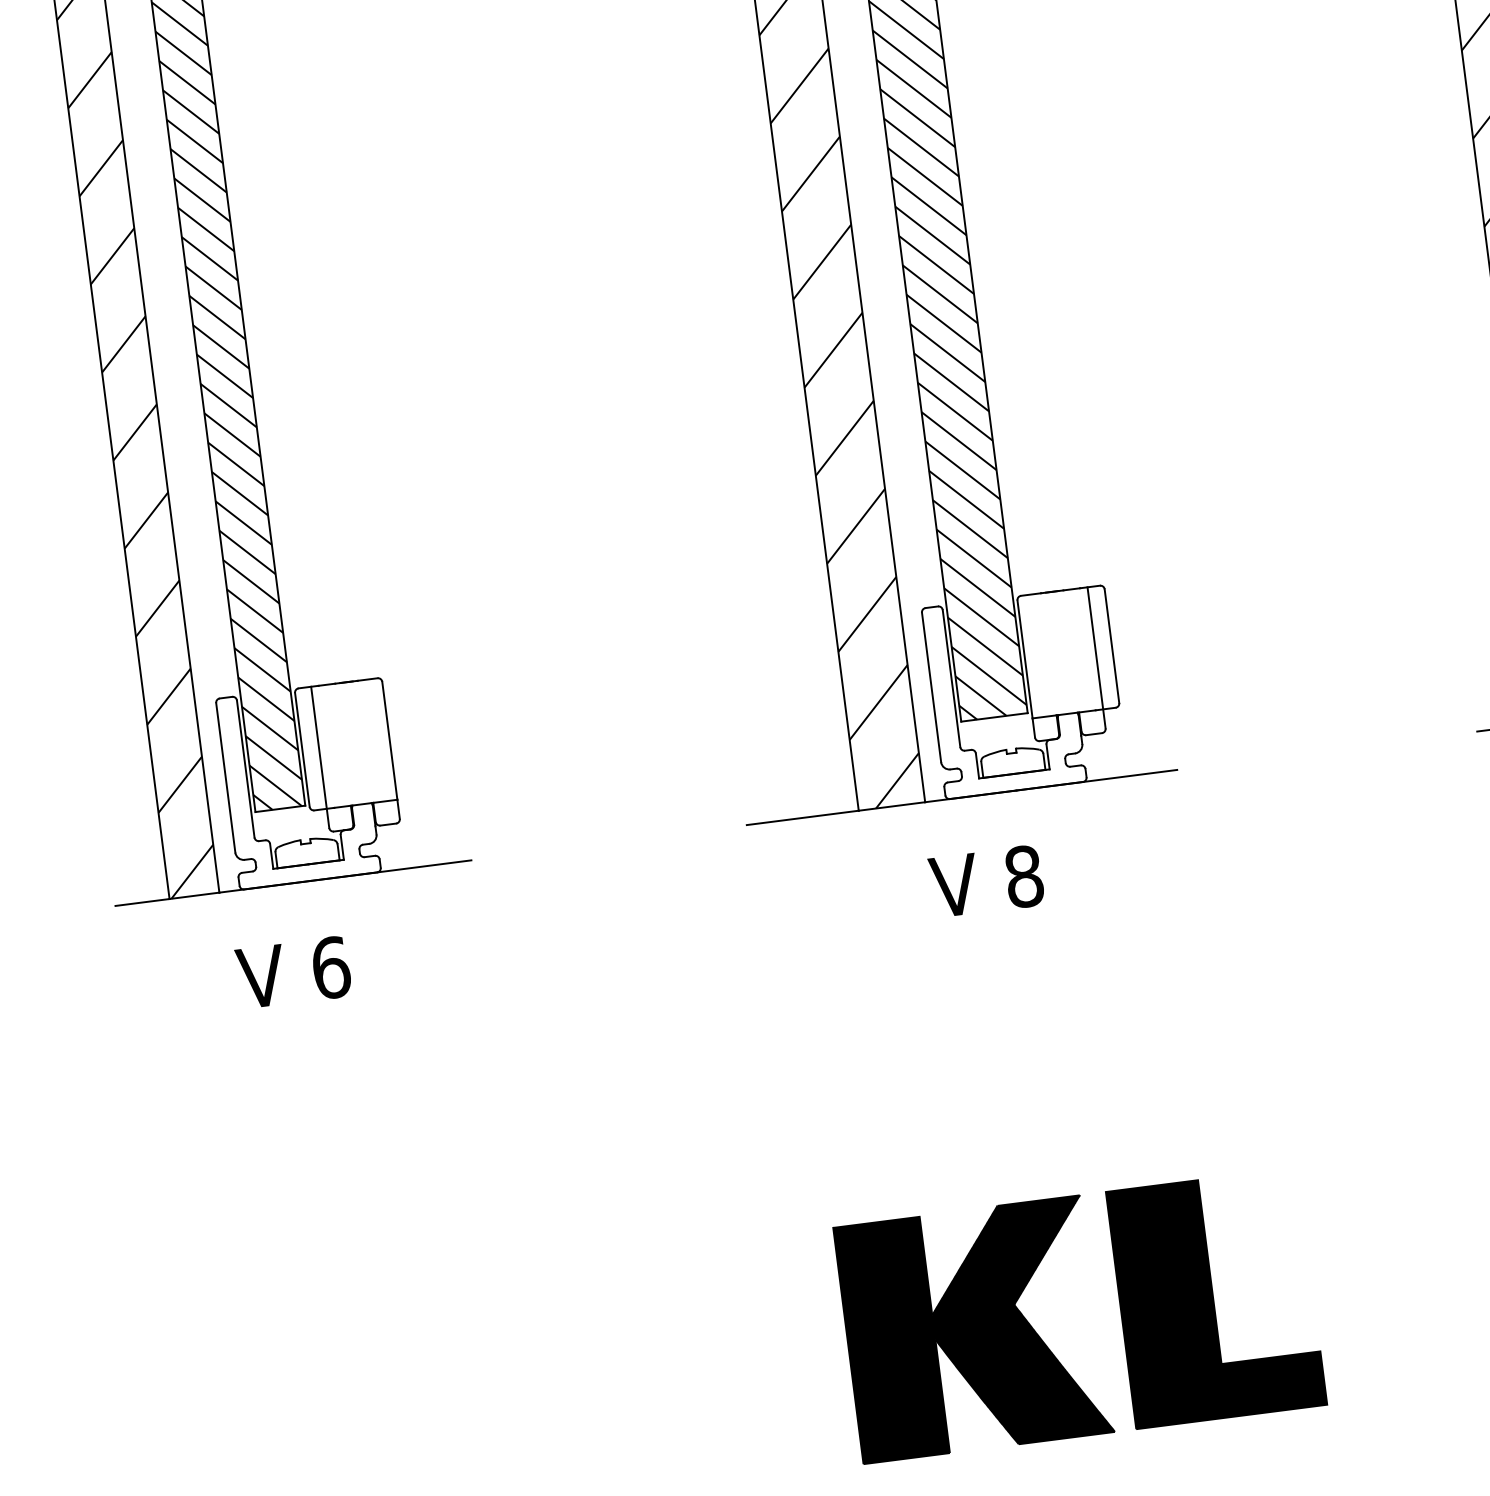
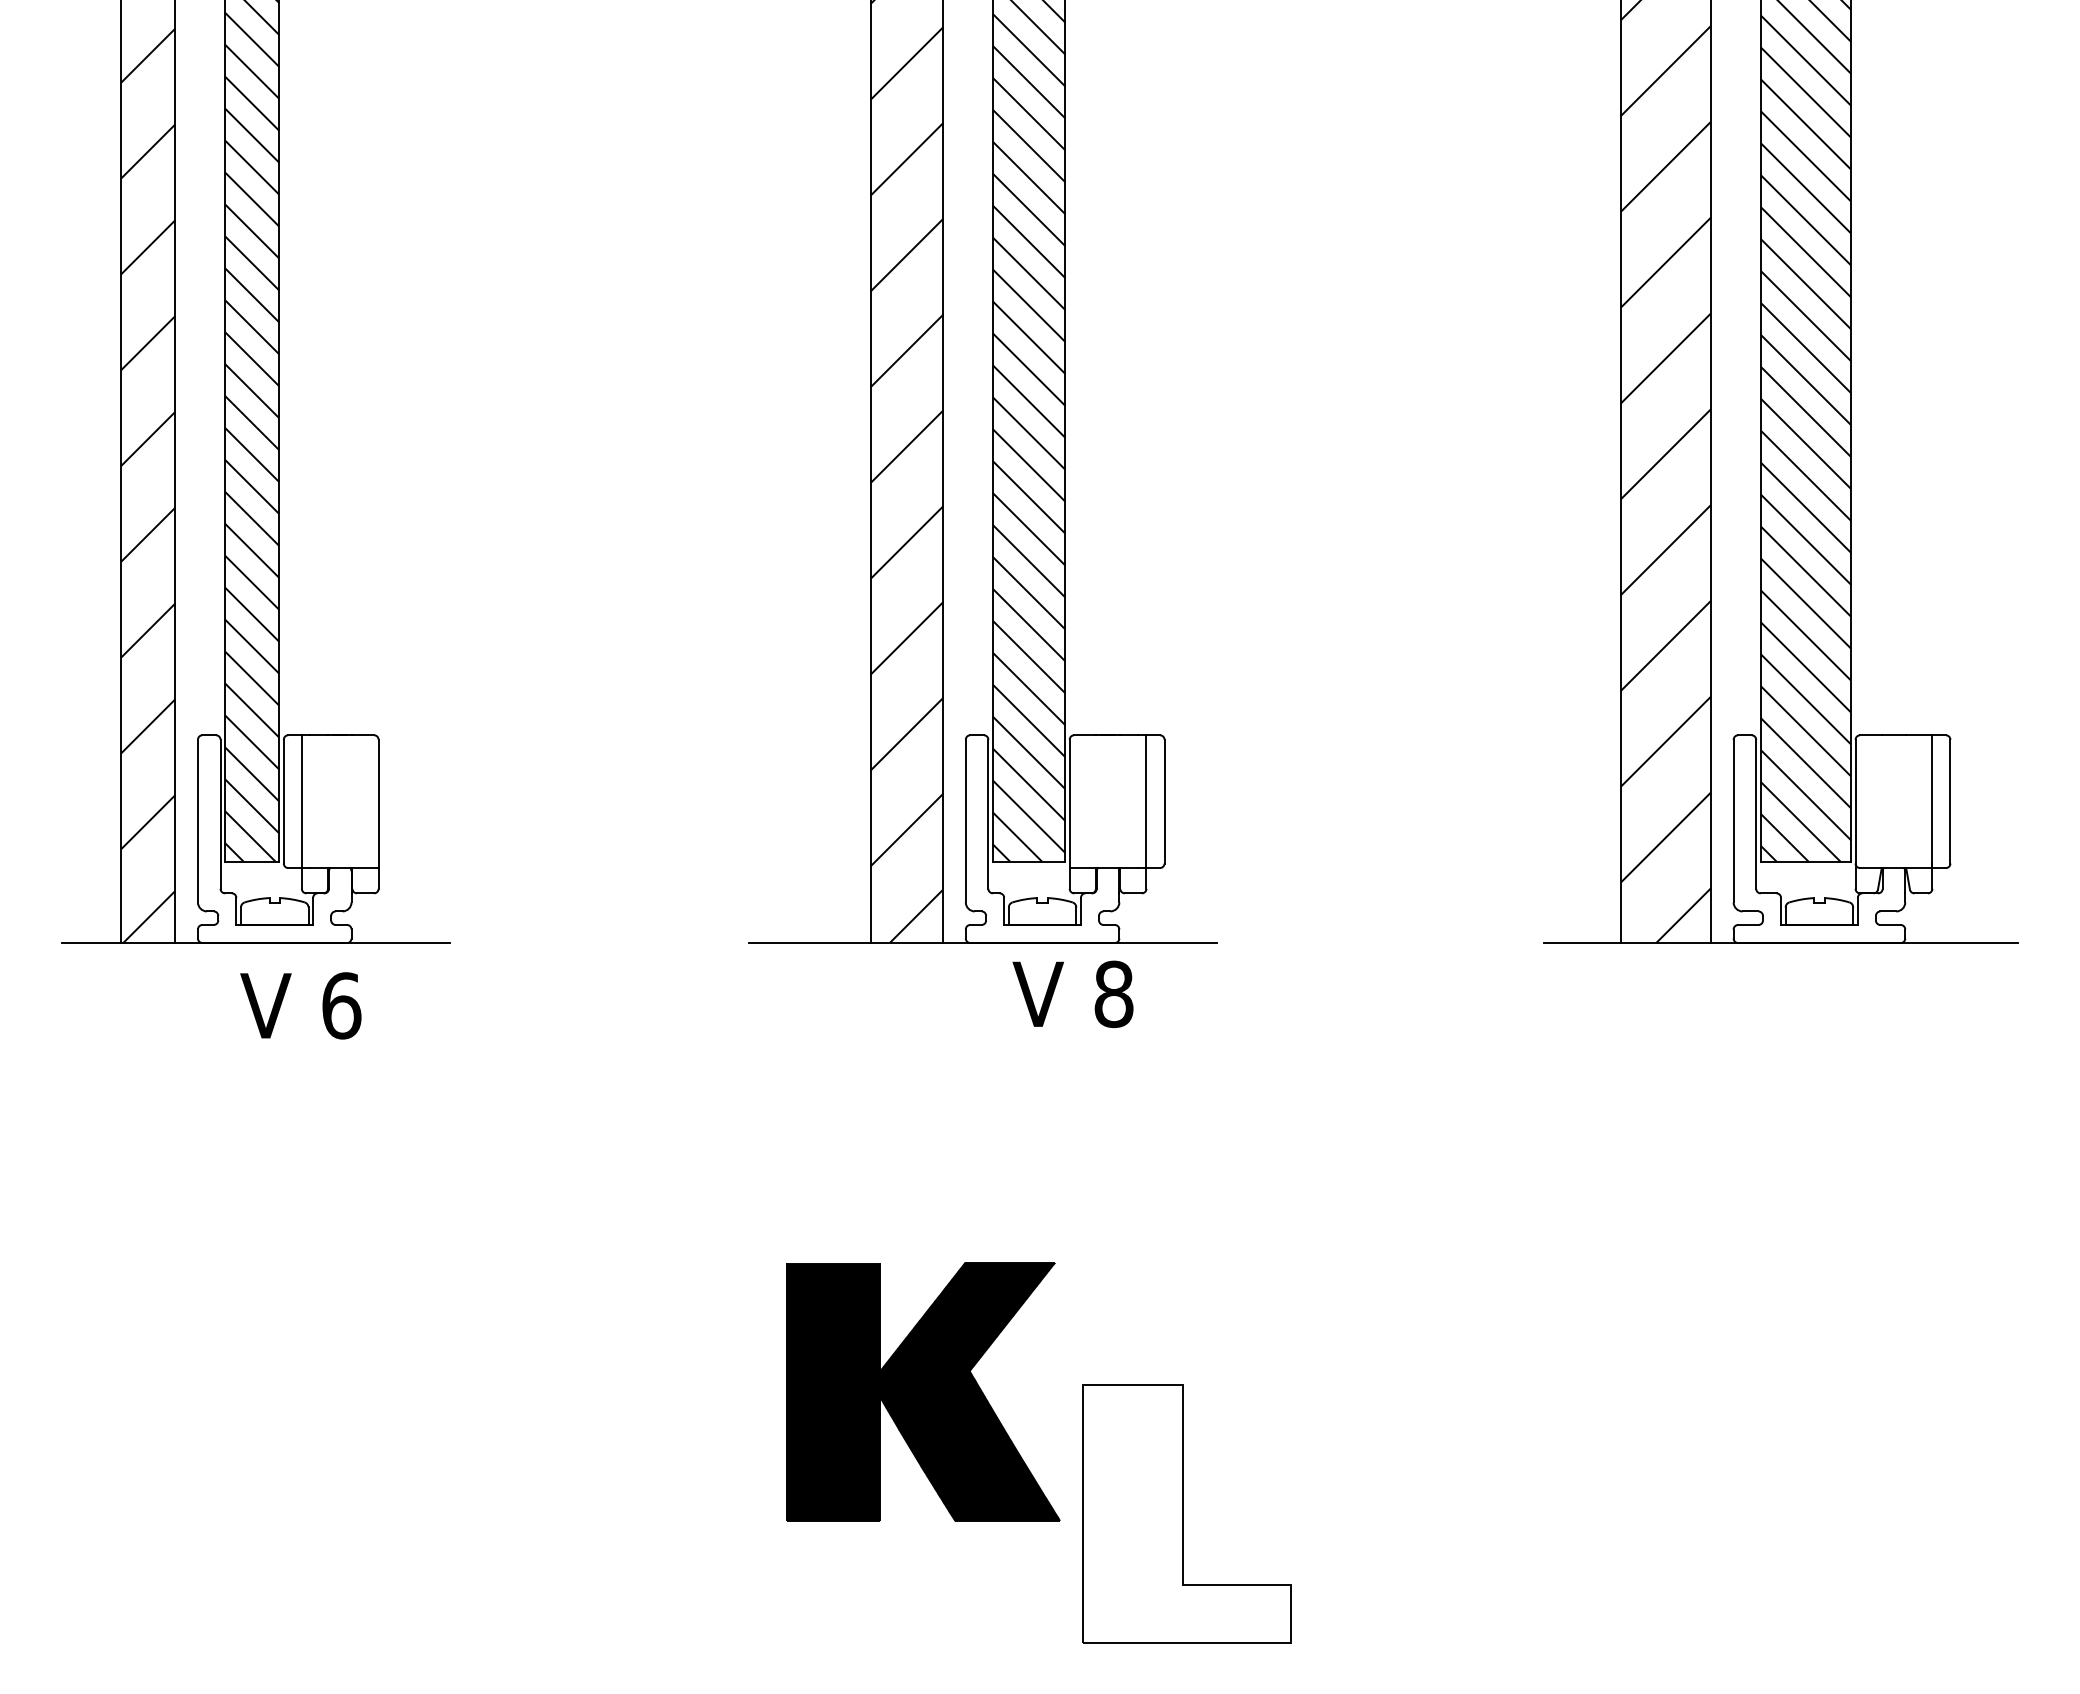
text: (985, 880) -> (1072, 993), moved
text: (293, 972) -> (300, 1005), moved
fill: (1216, 1298) -> (1186, 1514), removed
part: (974, 1328) -> (923, 1391), moved

